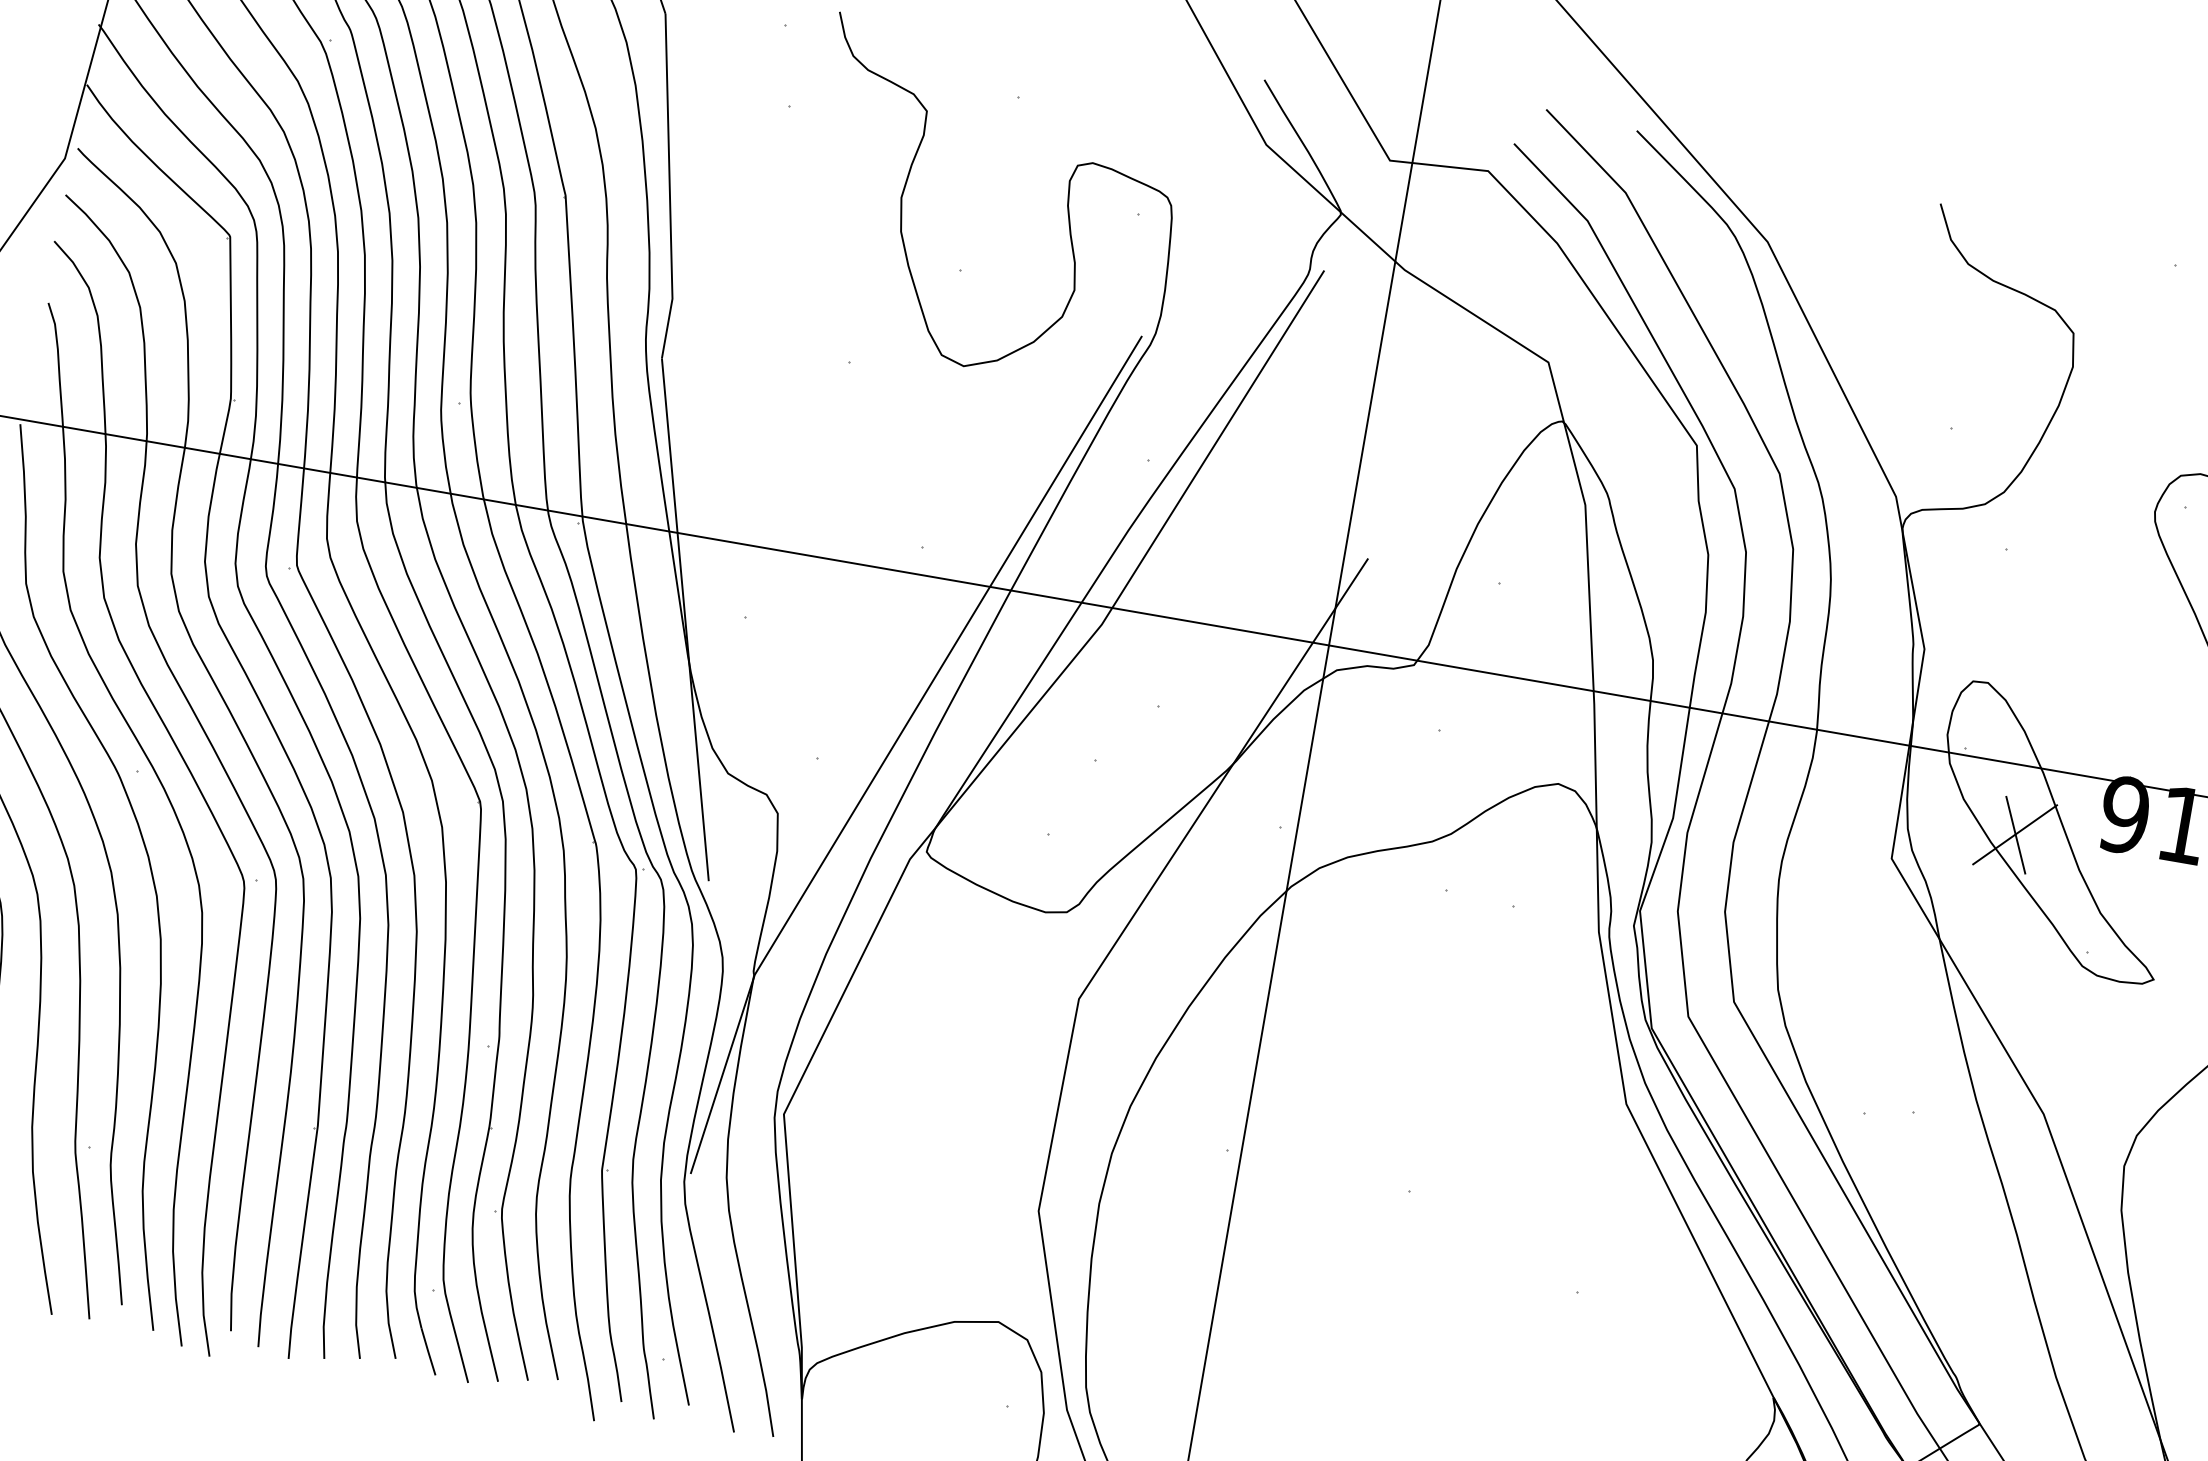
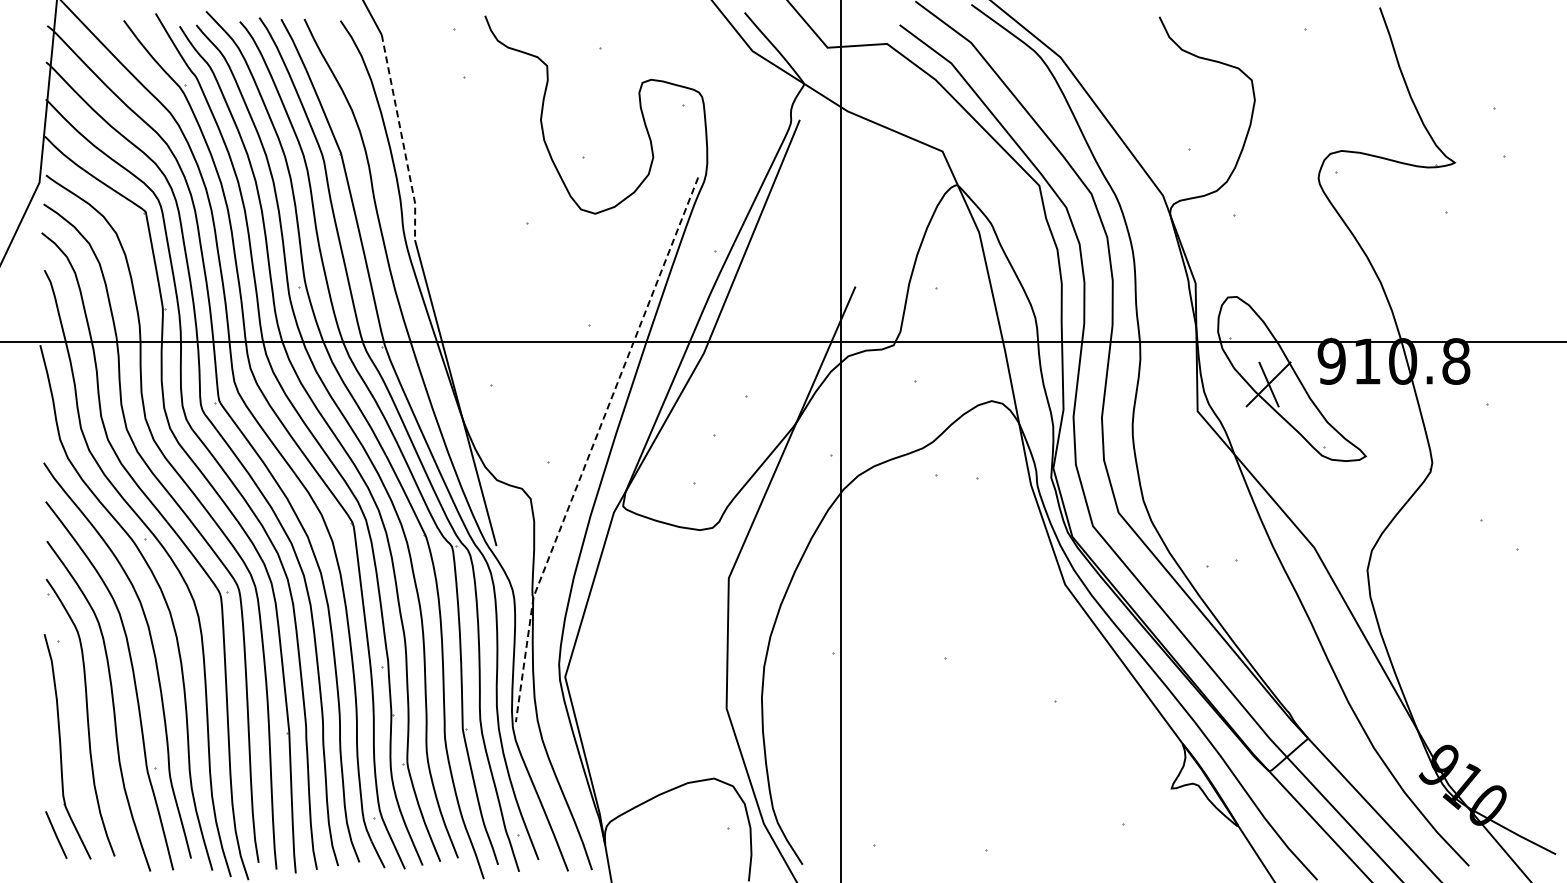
line: (670, 188) -> (402, 138), solid -> dashed
line: (893, 747) -> (592, 447), solid -> dashed

